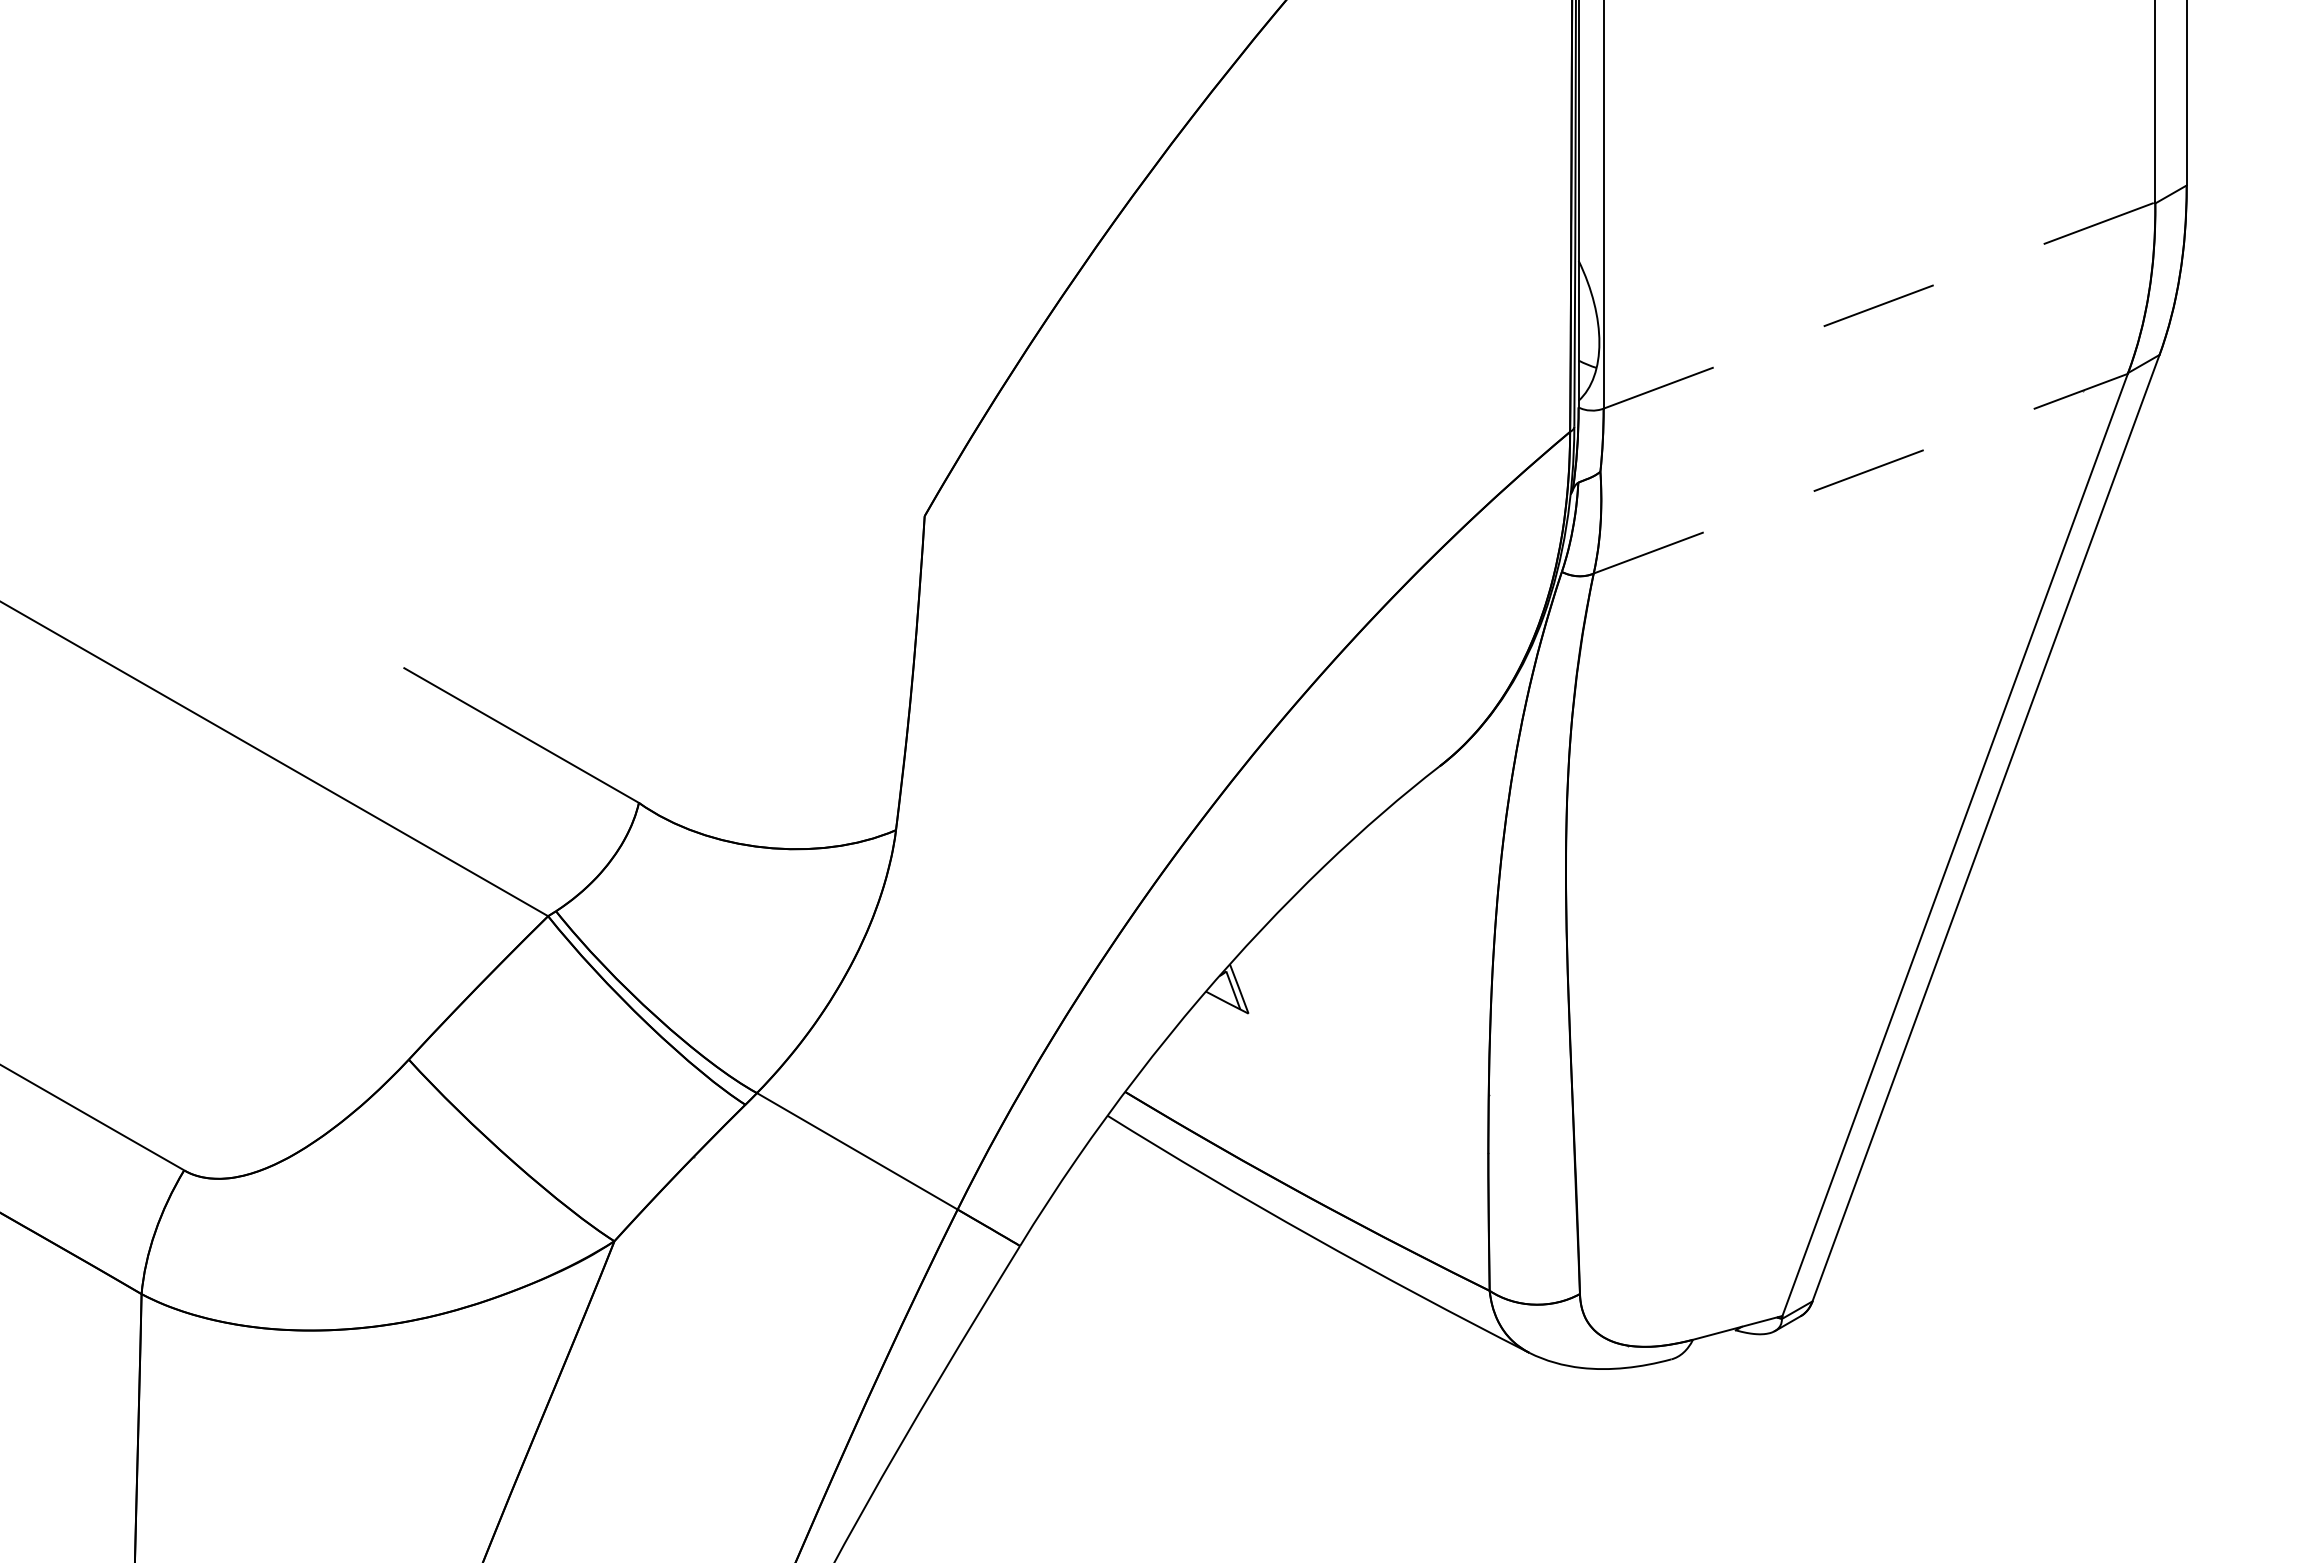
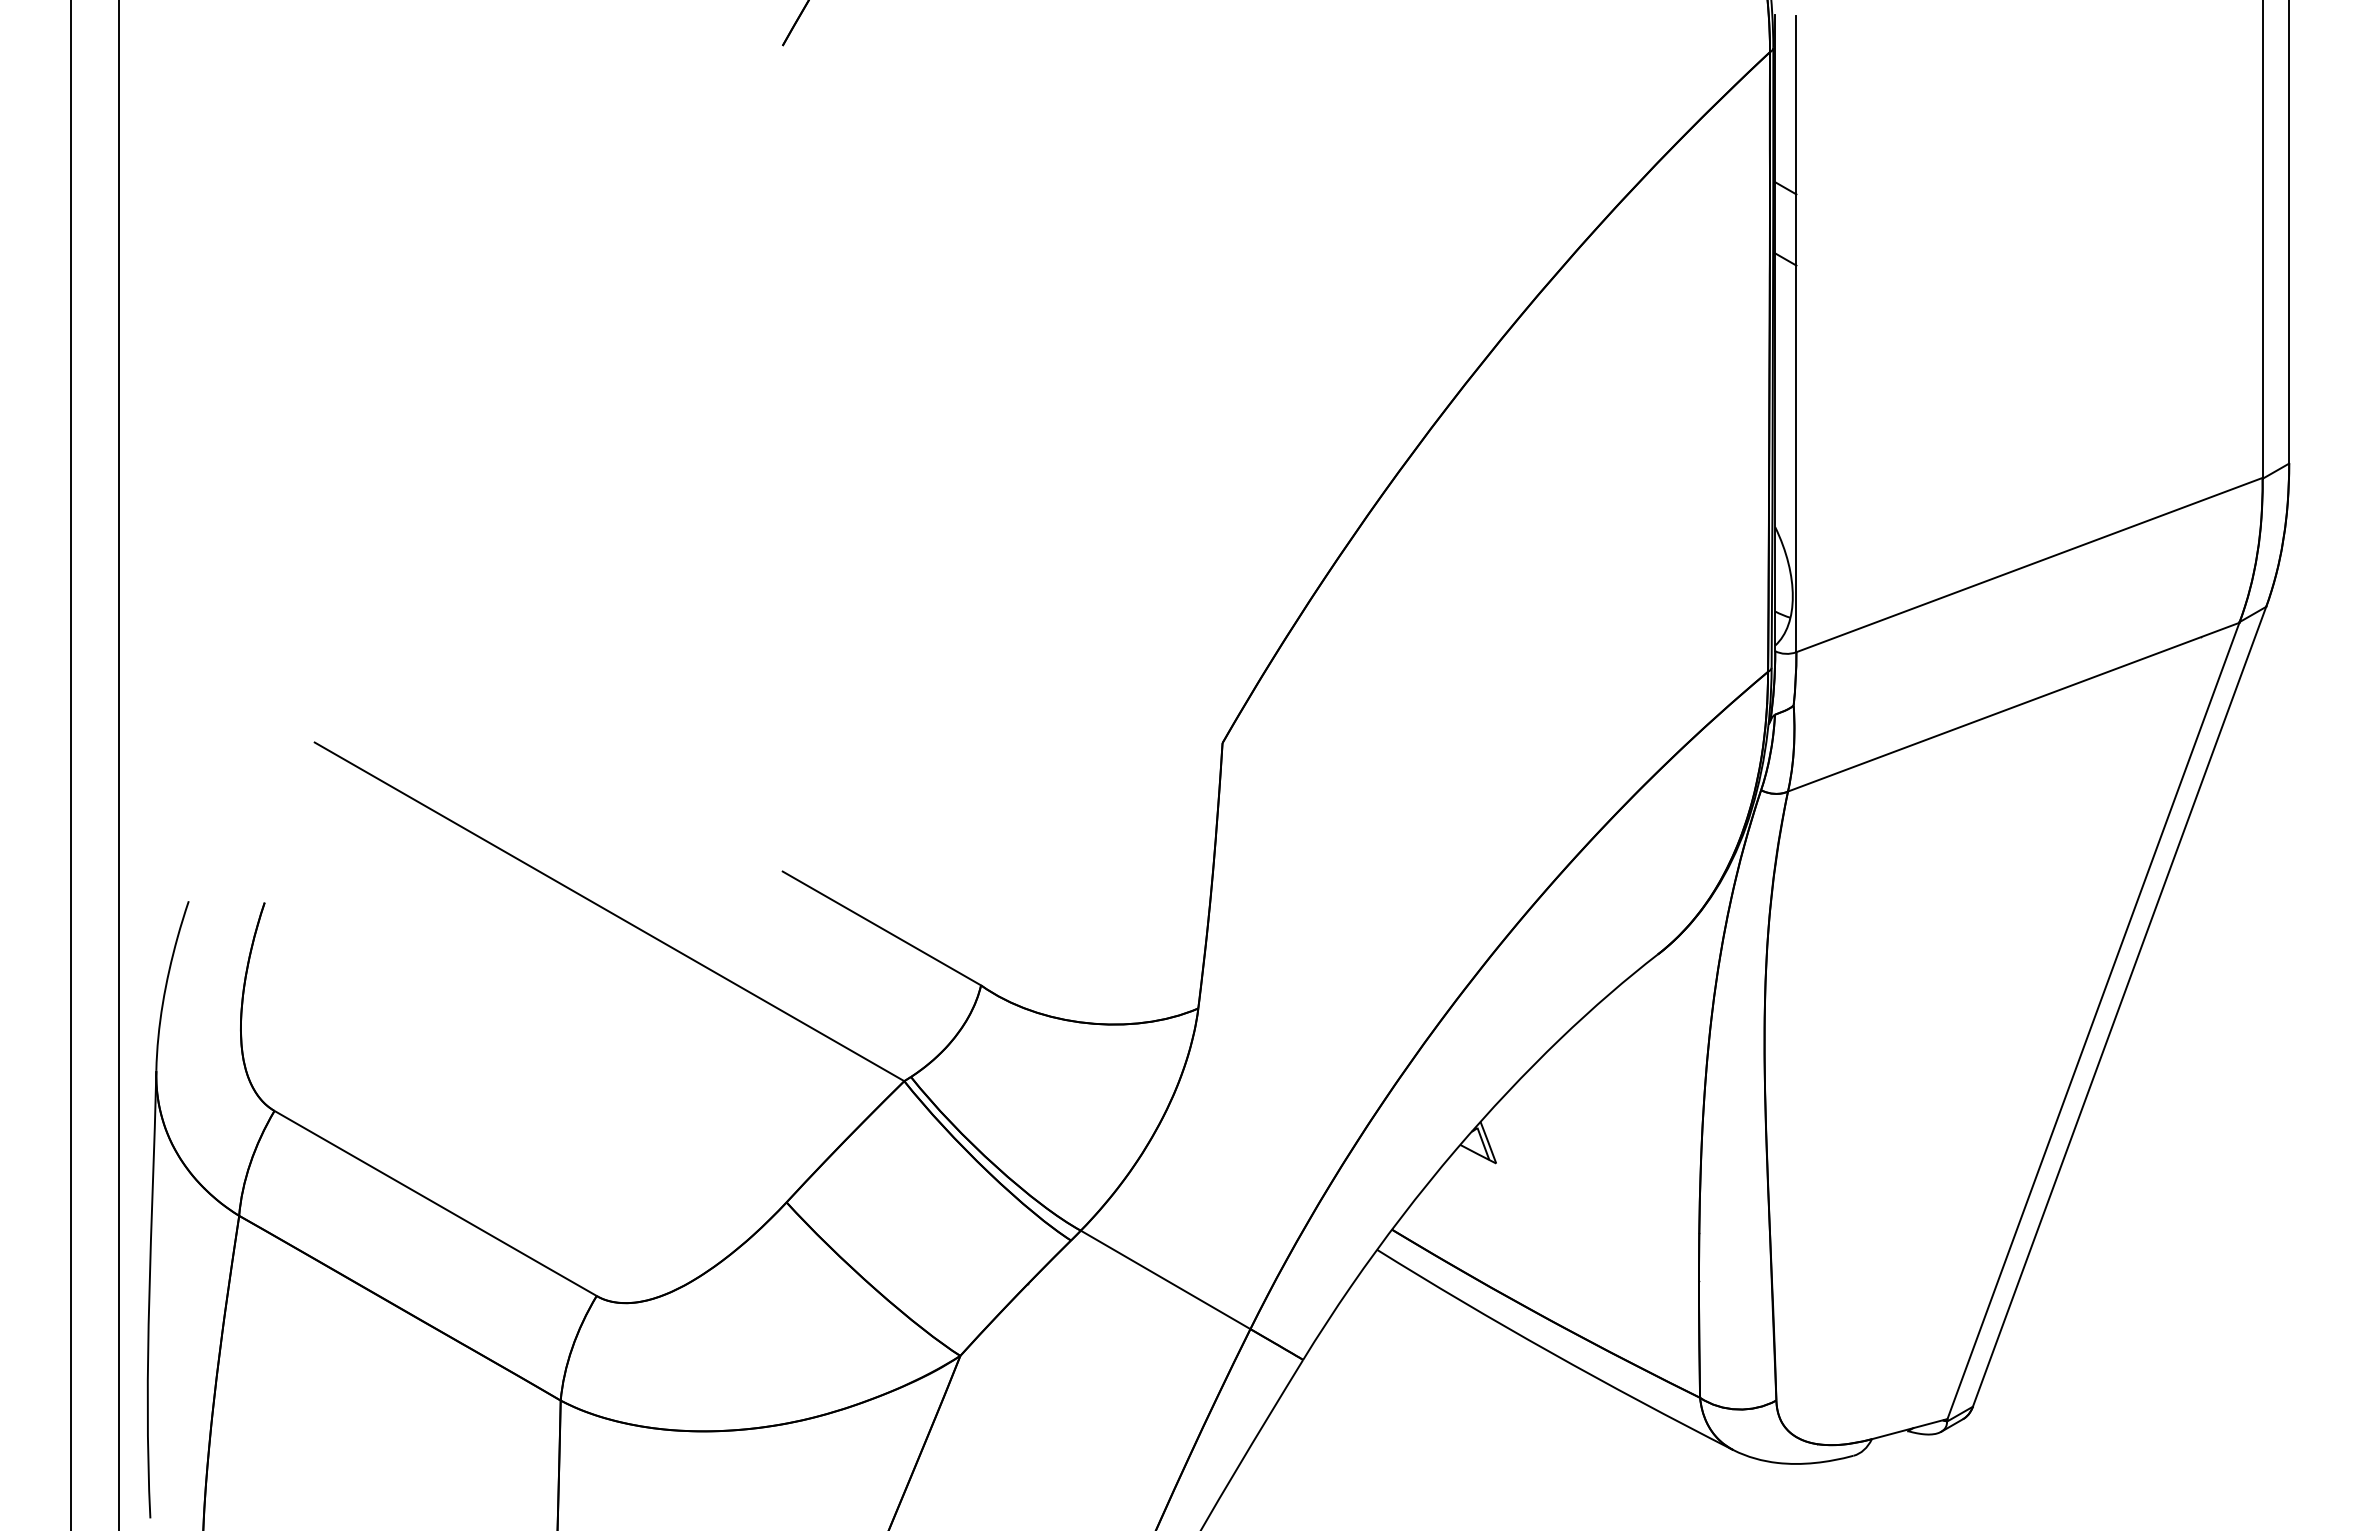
line: (1879, 306) -> (2029, 565), dashed -> solid
line: (1860, 474) -> (2013, 707), dashed -> solid

